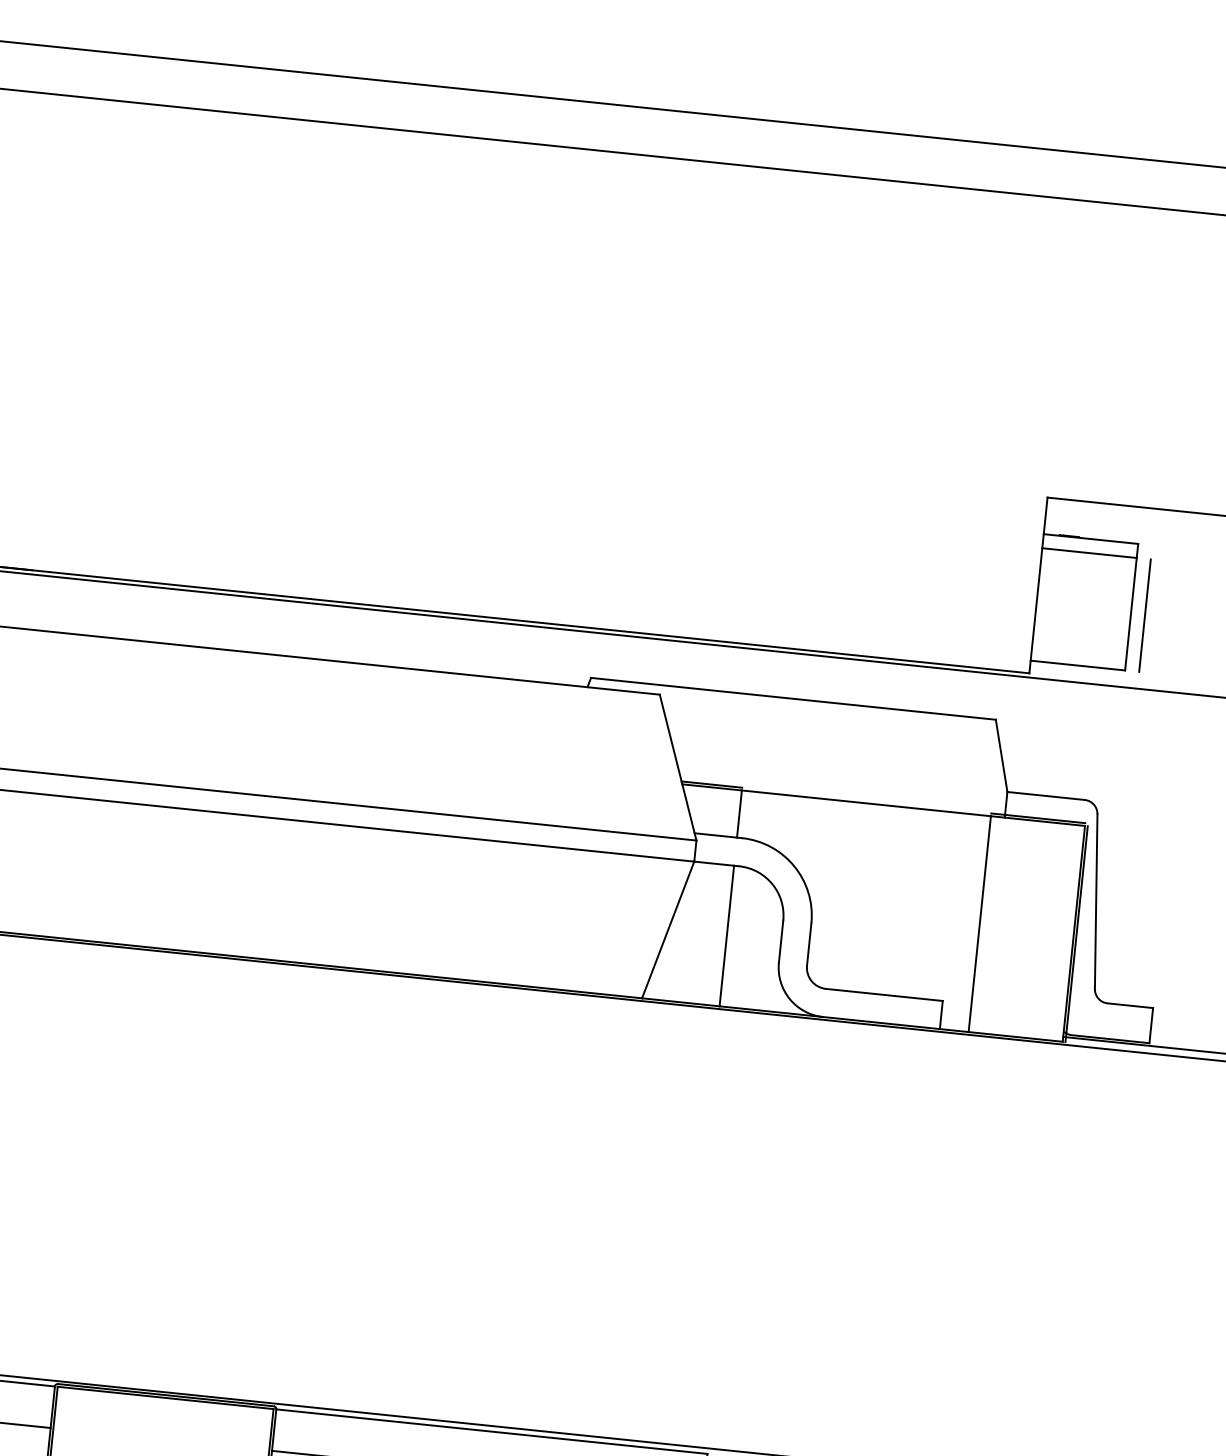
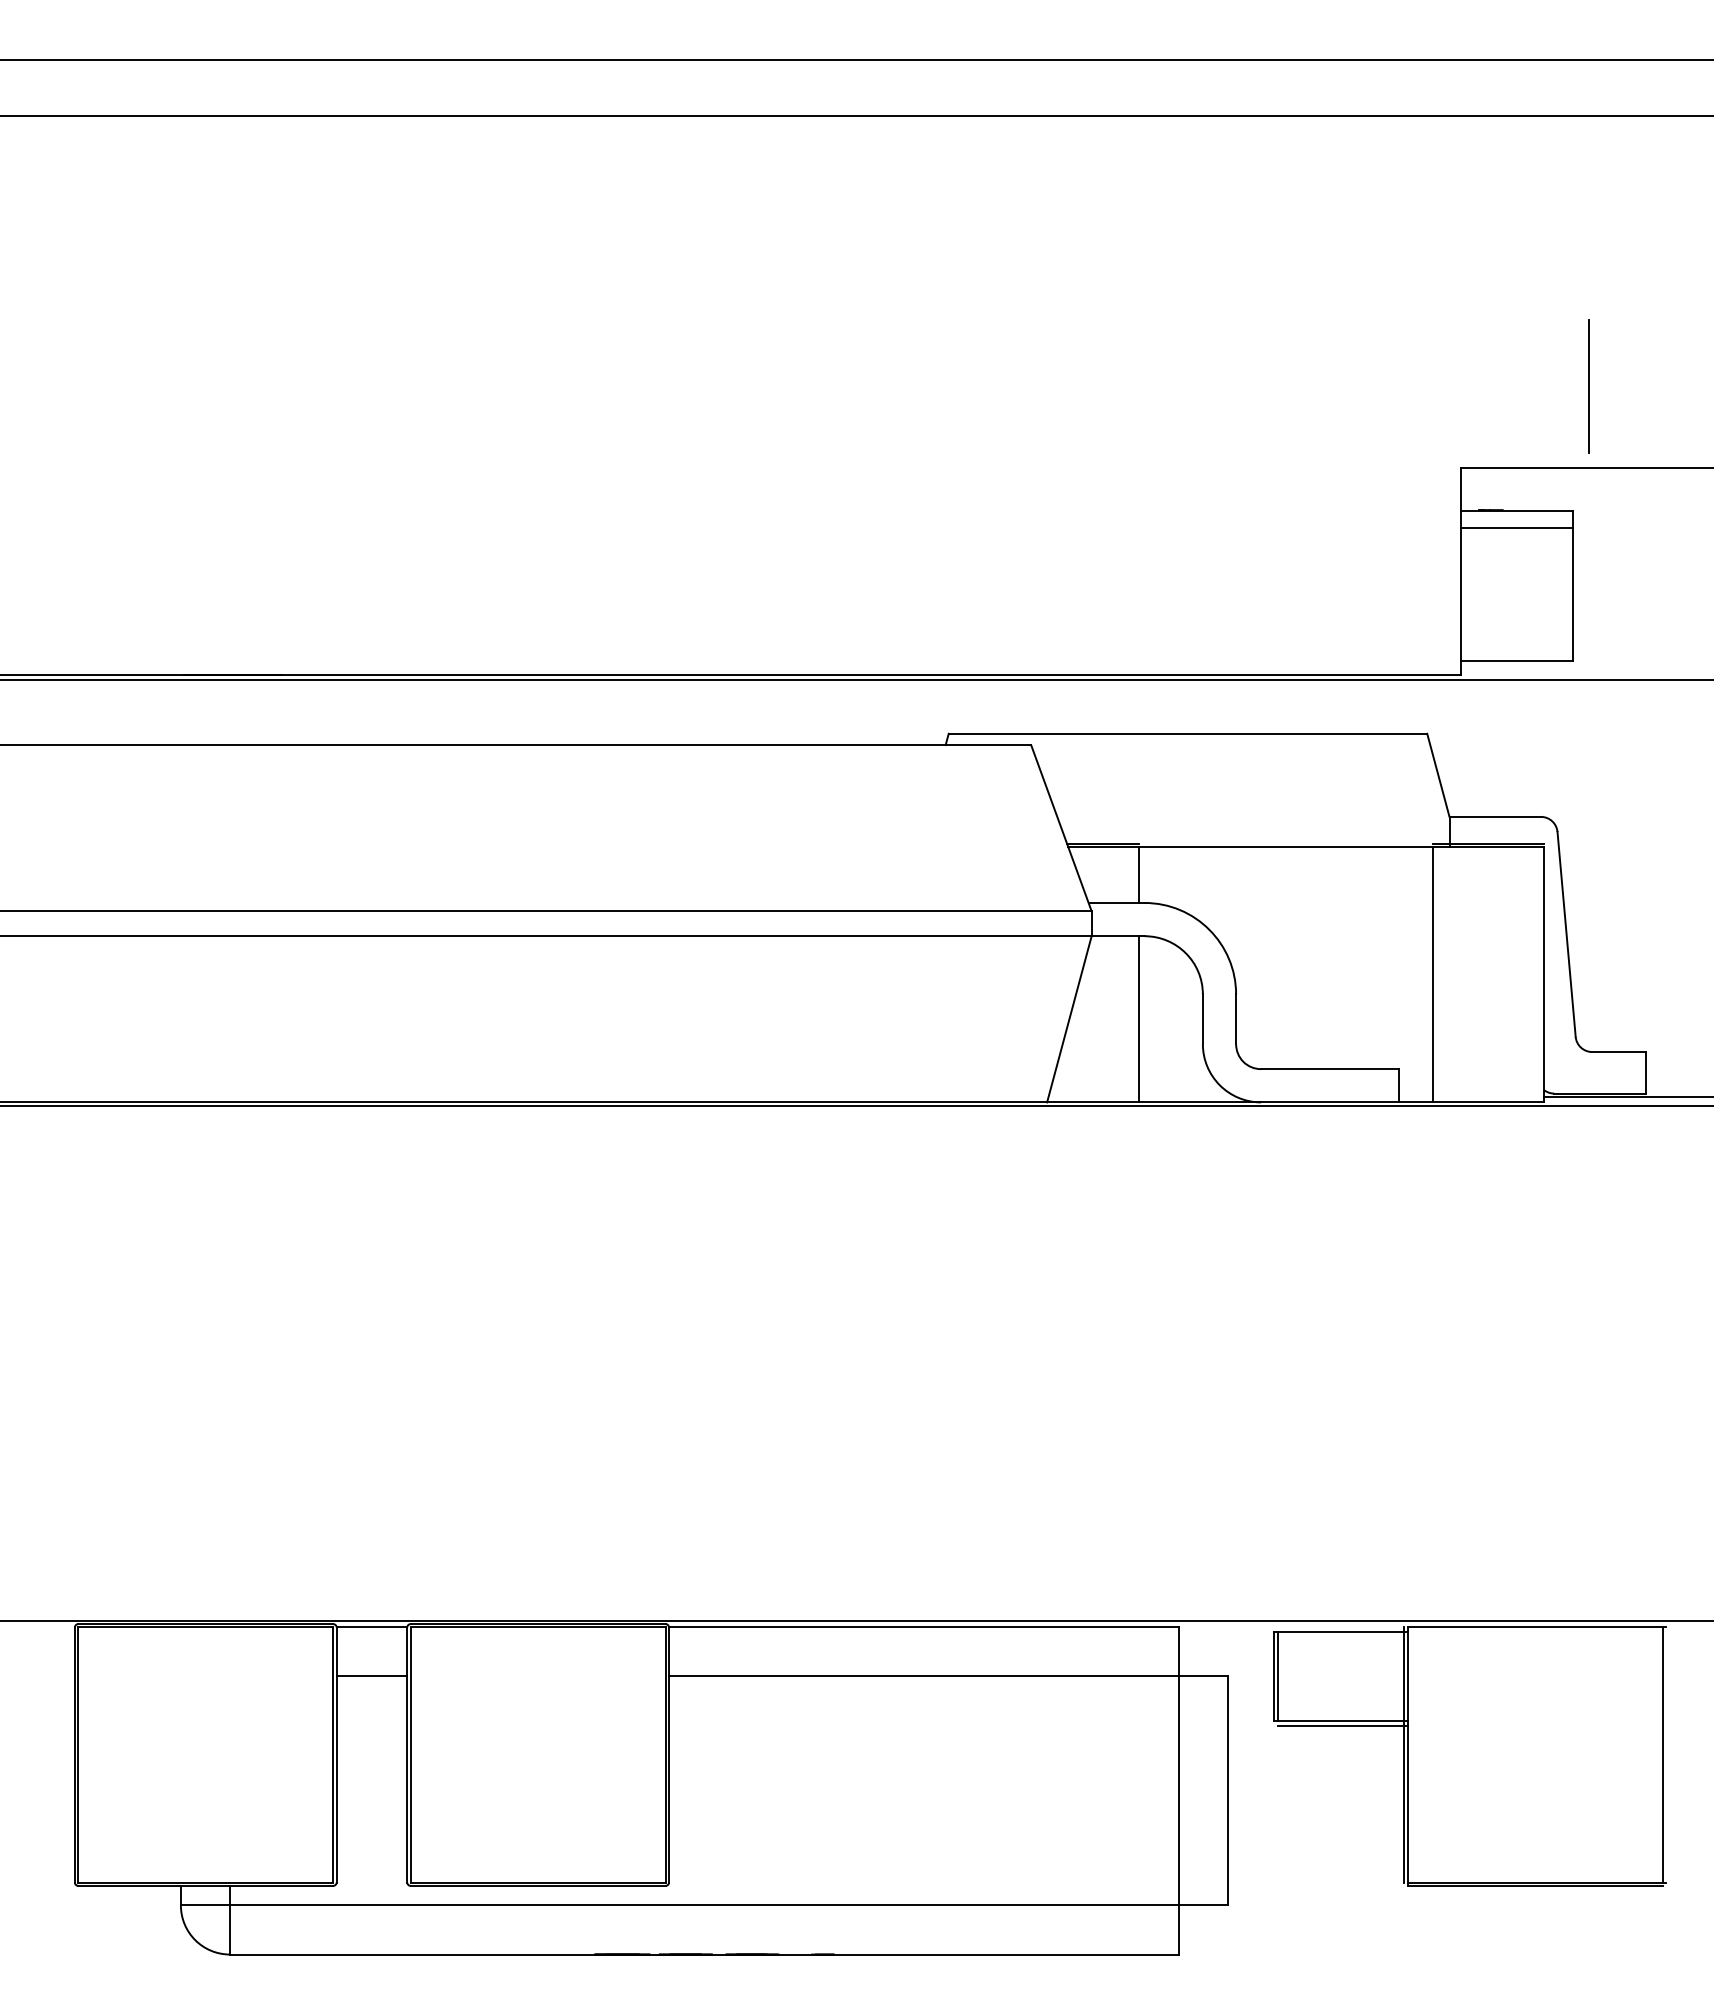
line: (1144, 616) -> (1588, 386), moved
line: (1076, 933) -> (1547, 974), removed

